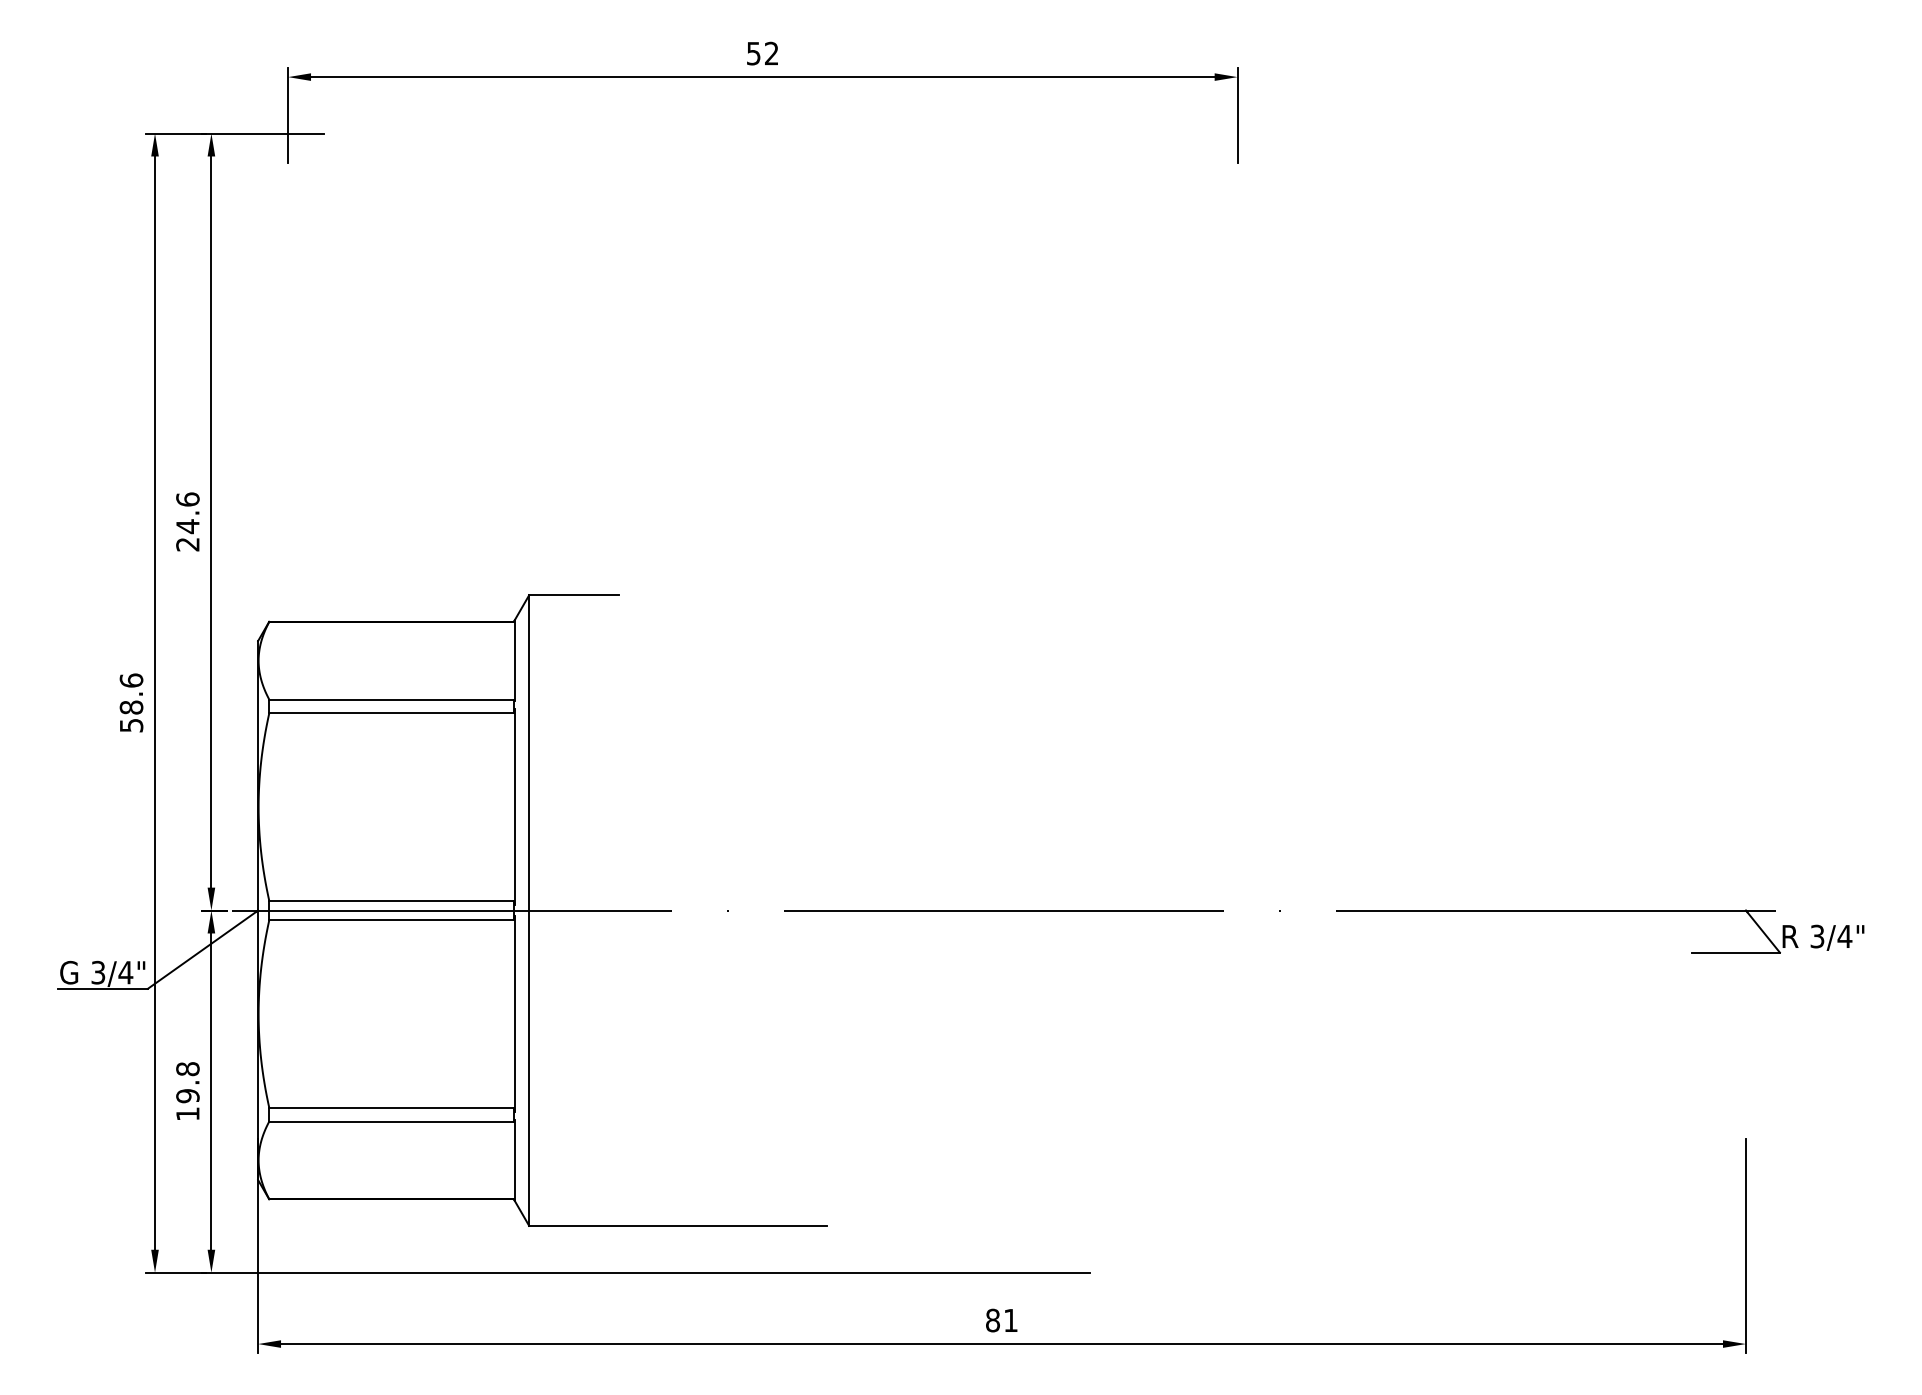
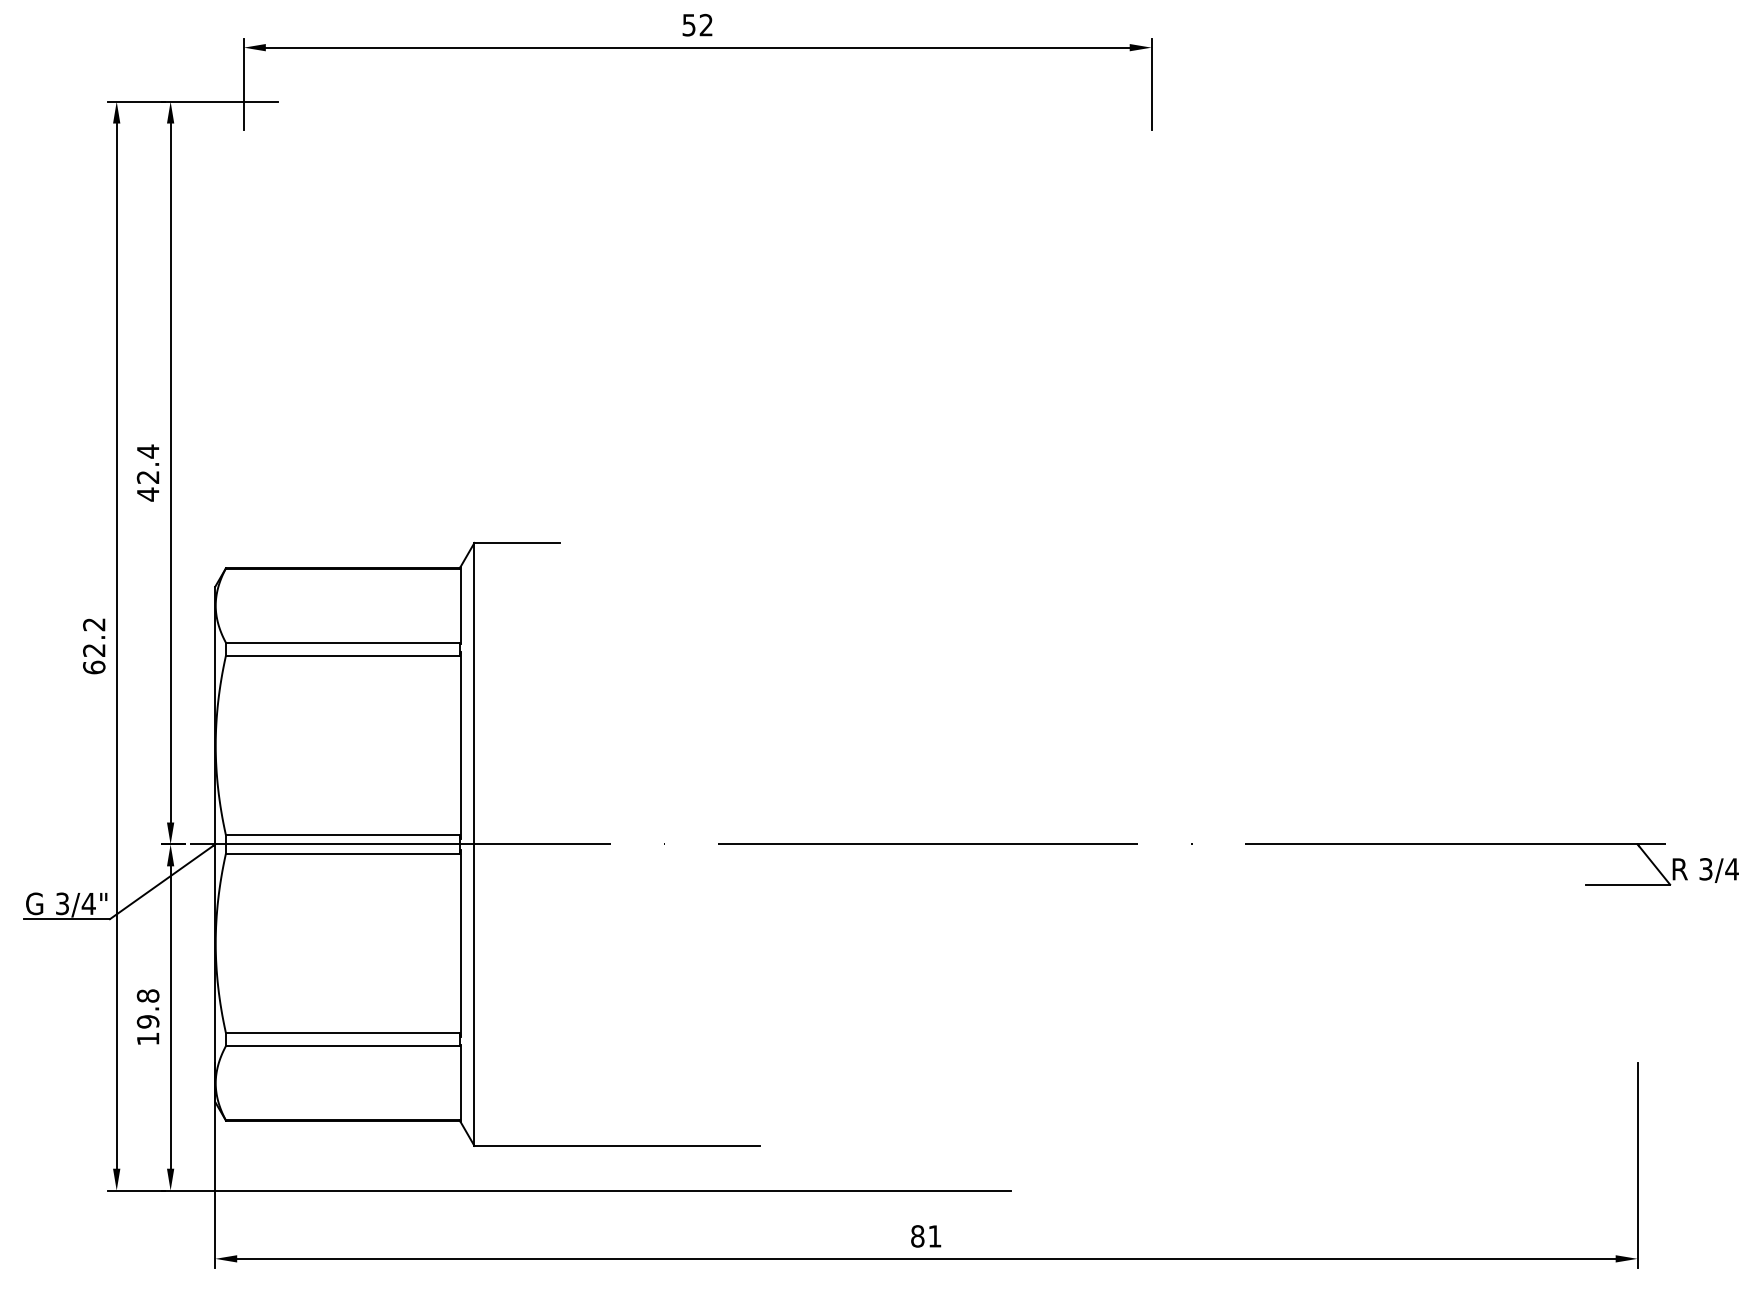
text: (187, 522) -> (147, 473), 24.6 -> 42.4
text: (131, 702) -> (94, 645), 58.6 -> 62.2

